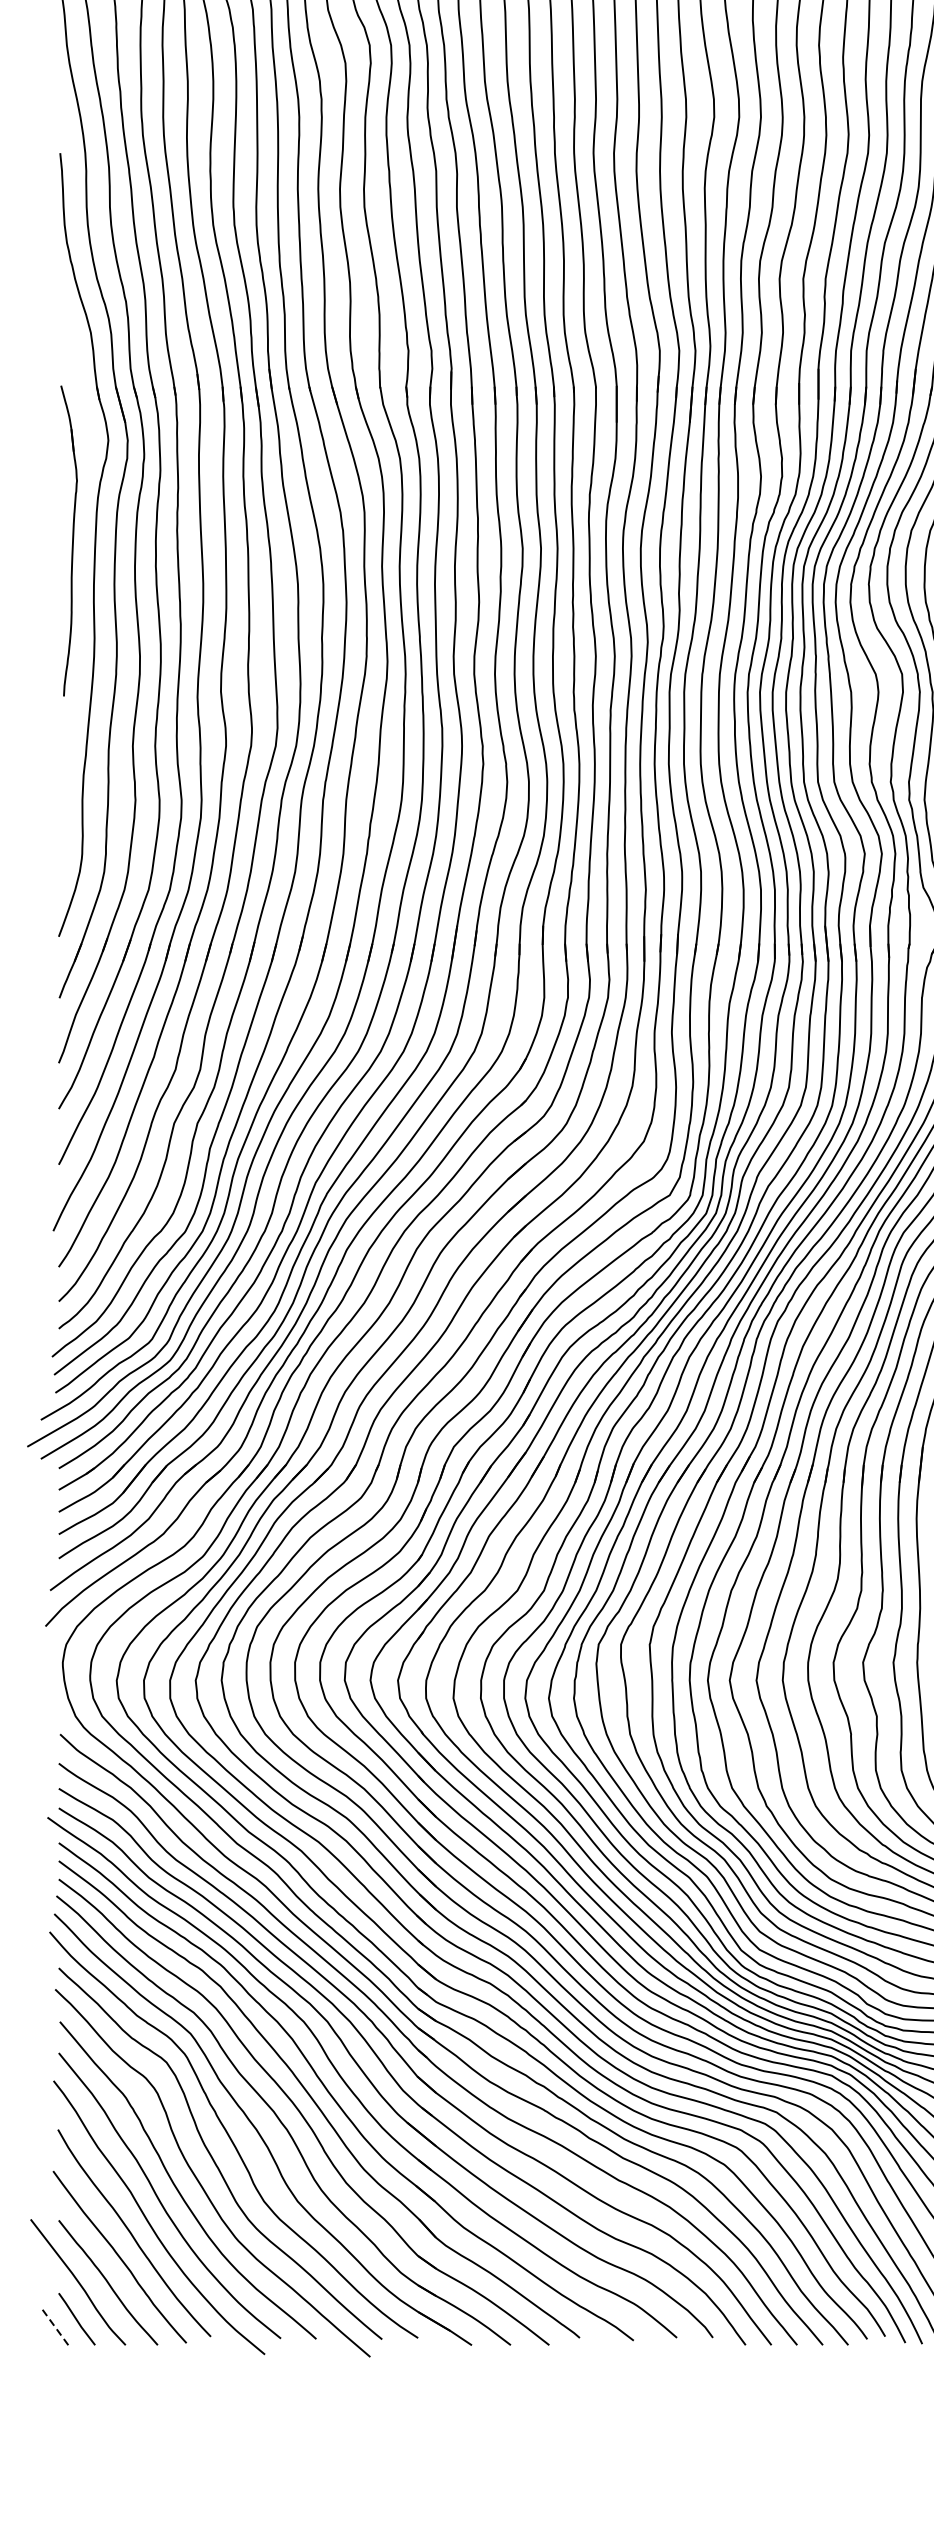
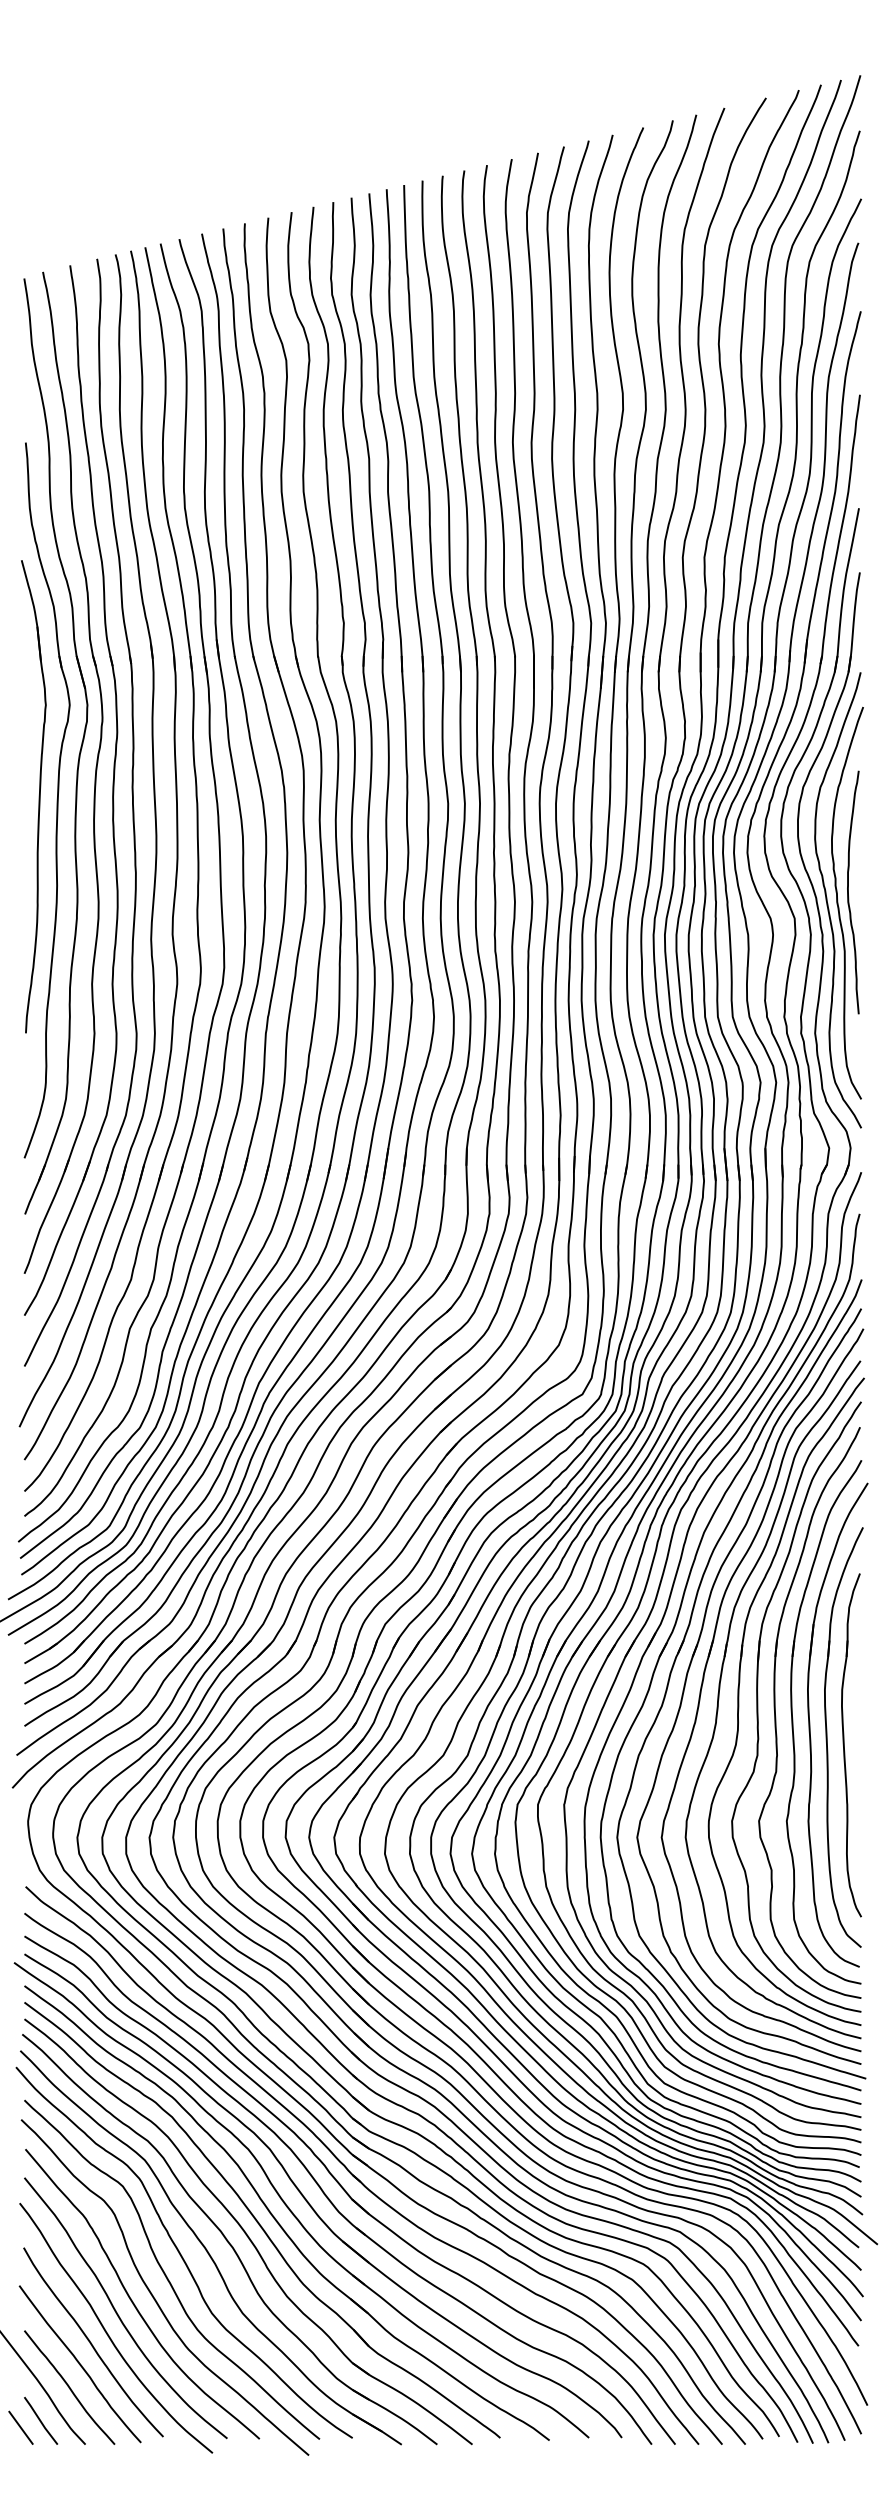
part: (68, 540) -> (33, 796), size x1.67
line: (55, 2326) -> (21, 2427), dashed -> solid

